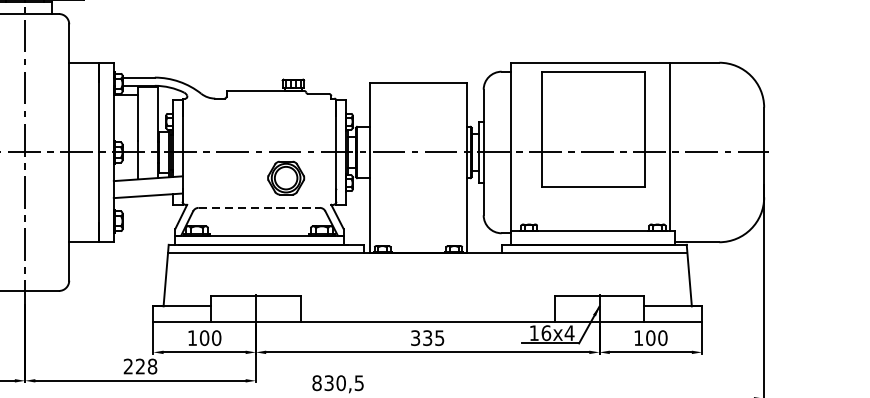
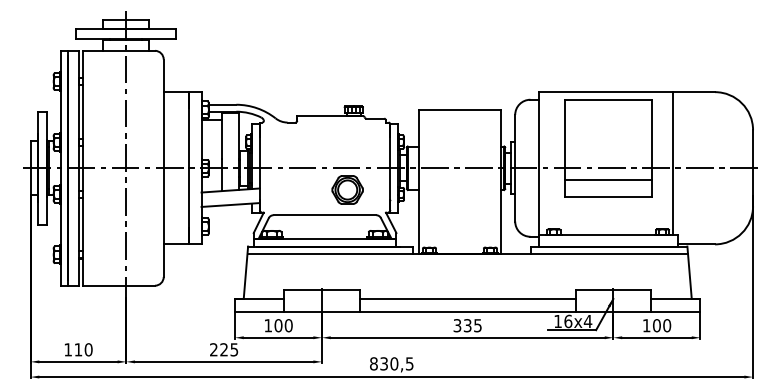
line: (592, 166) -> (607, 180), added
line: (259, 208) -> (325, 215), dashed -> solid
line: (427, 306) -> (467, 298), added
text: (152, 366) -> (234, 349), 228 -> 225

